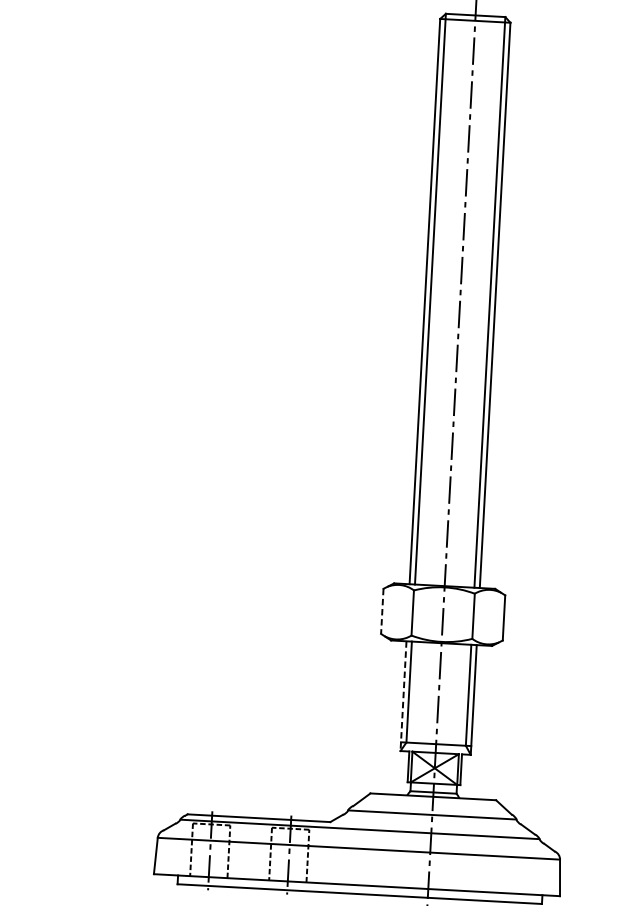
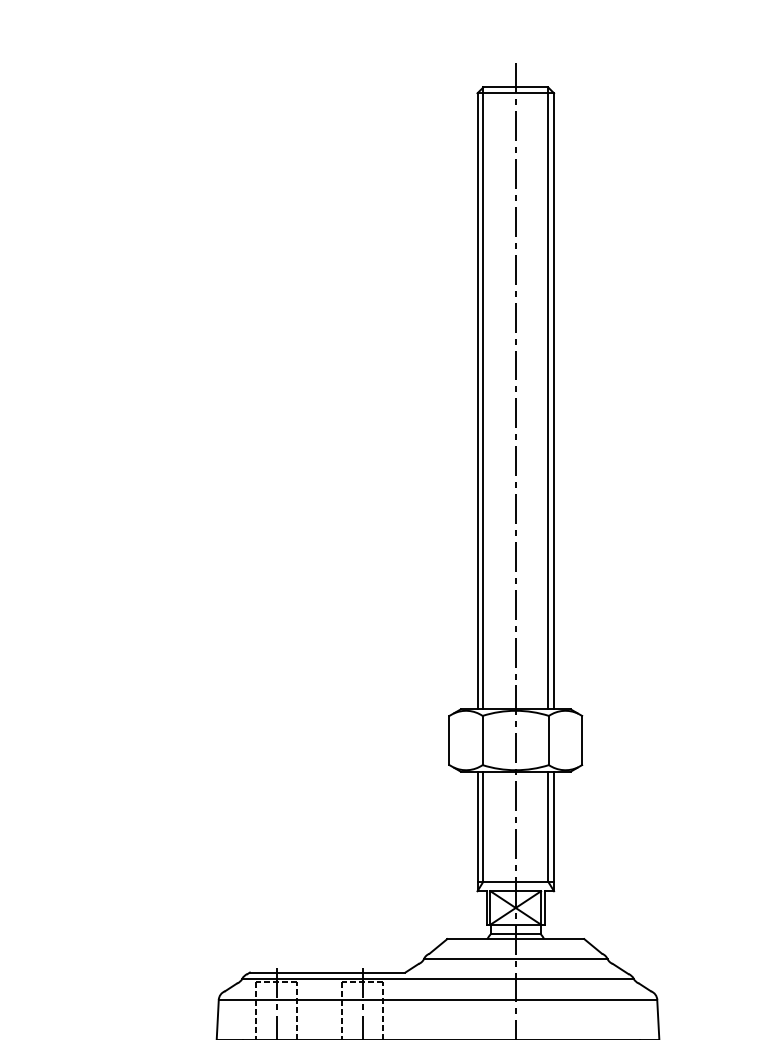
line: (382, 611) -> (449, 740), dashed -> solid
line: (403, 696) -> (477, 831), dashed -> solid

